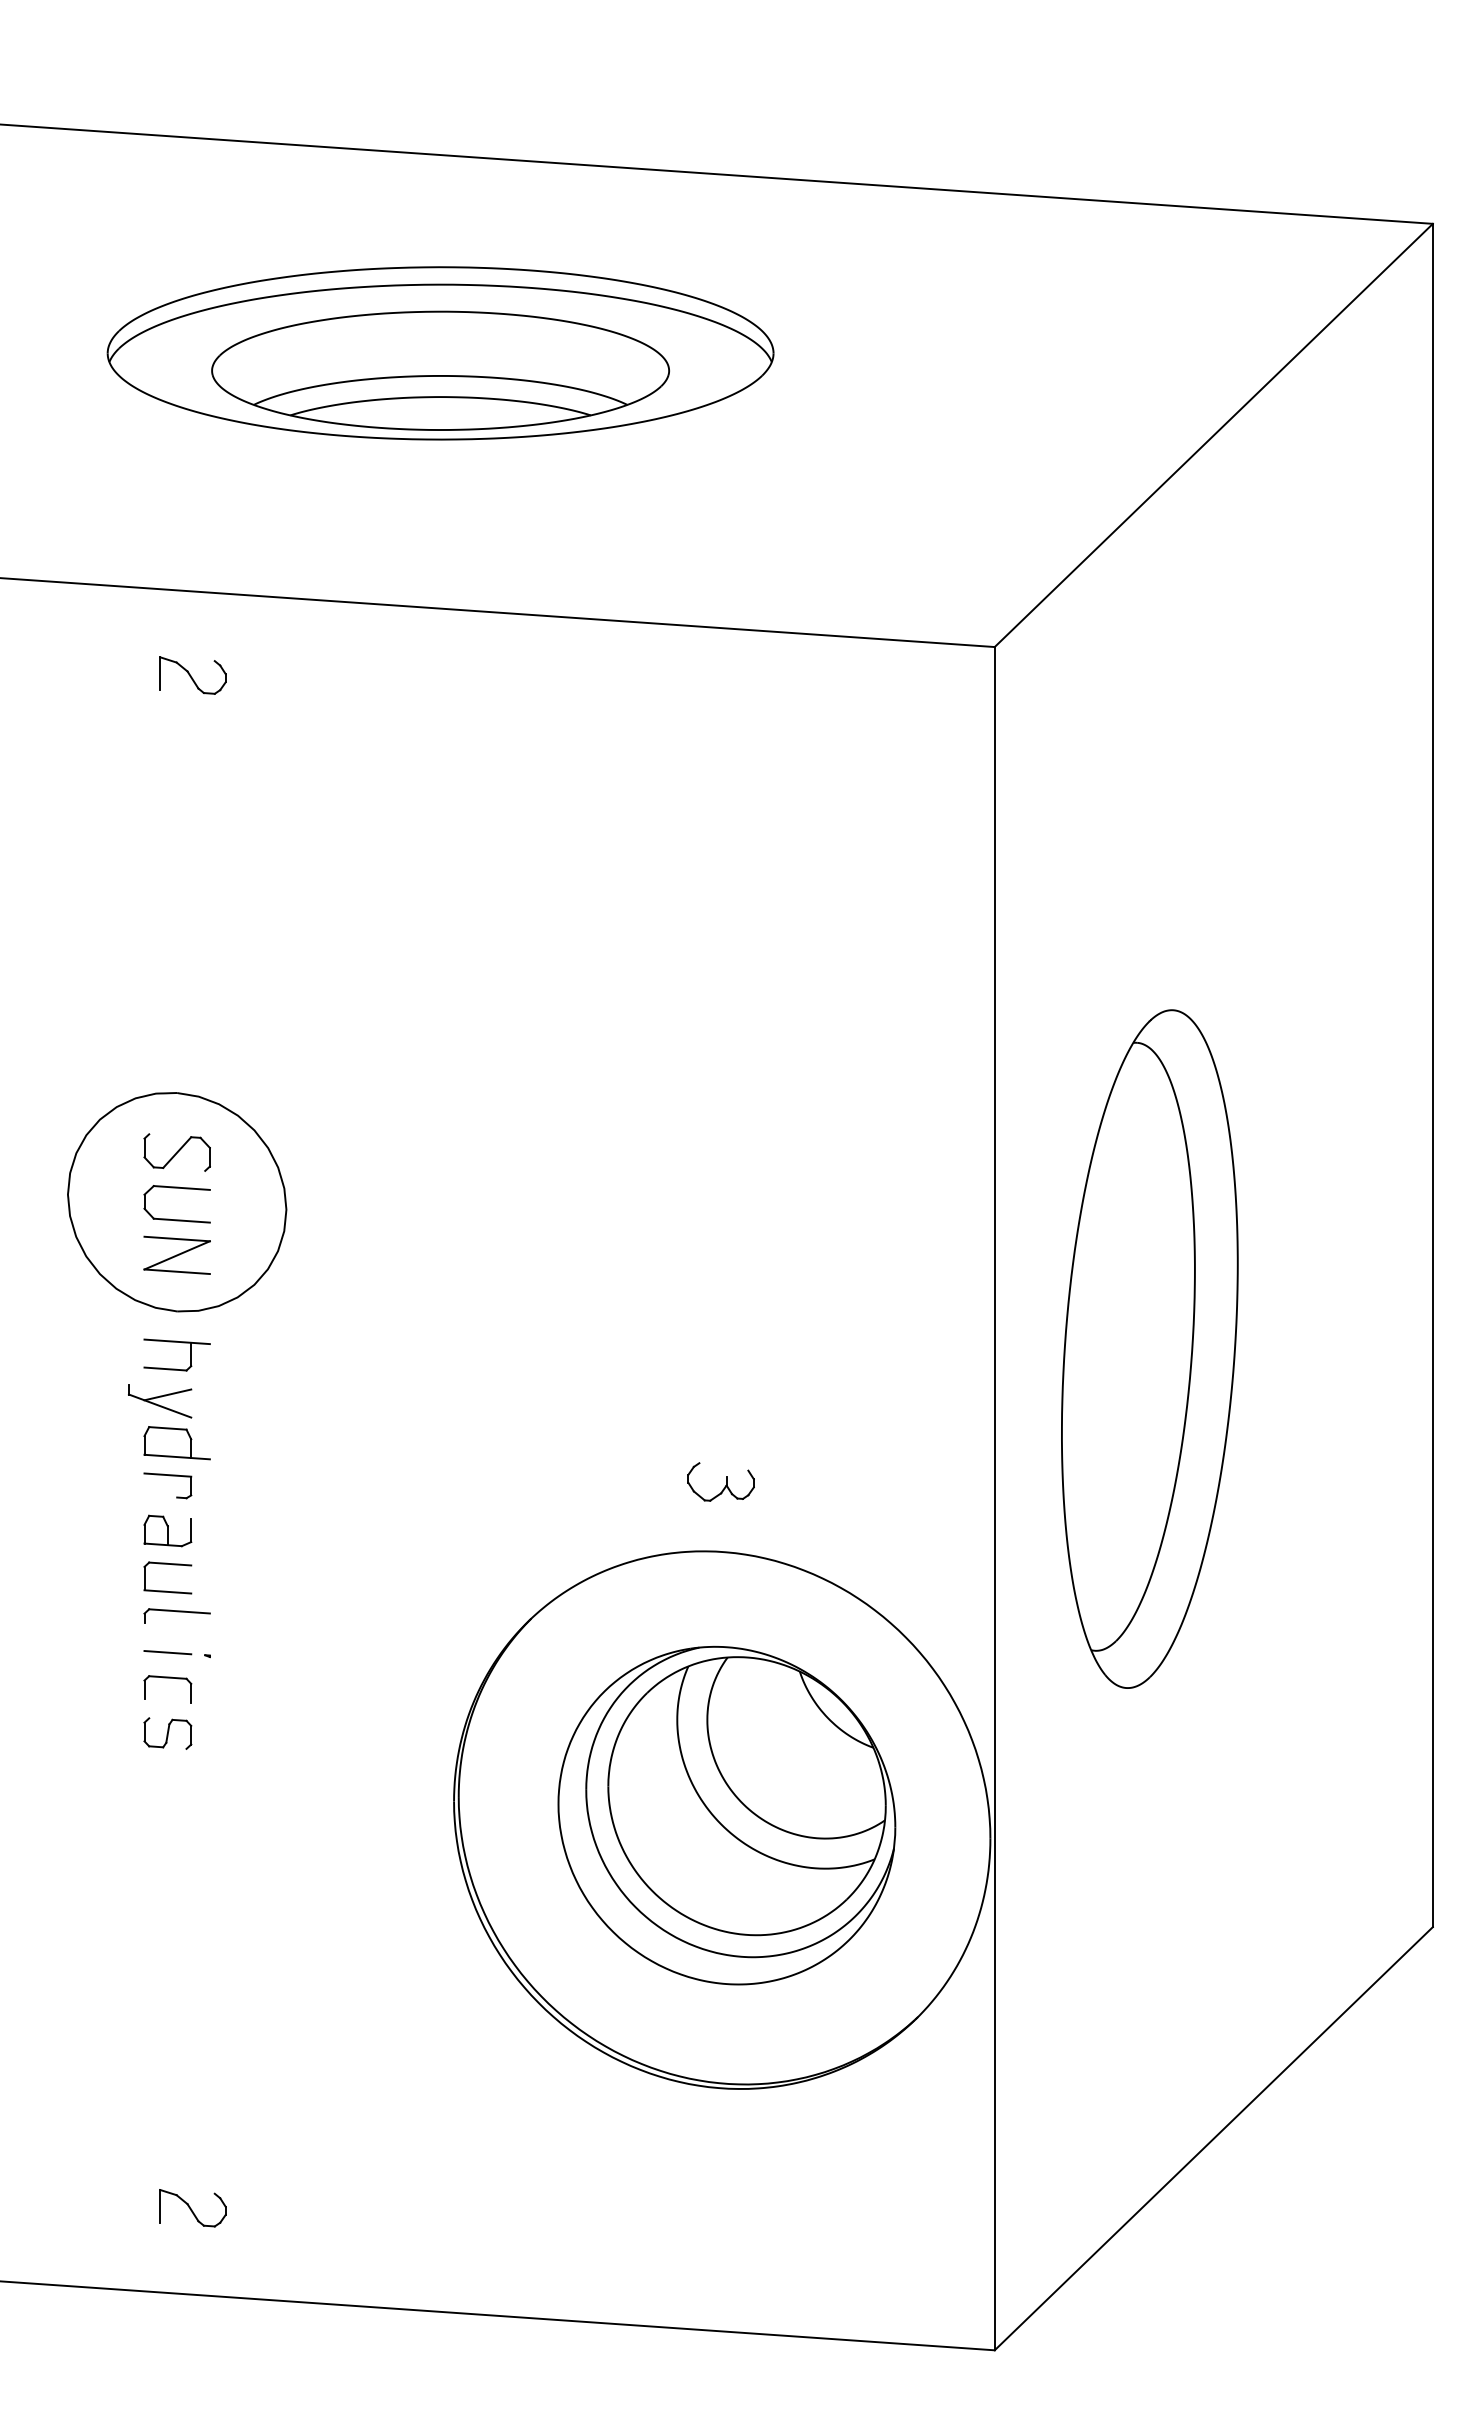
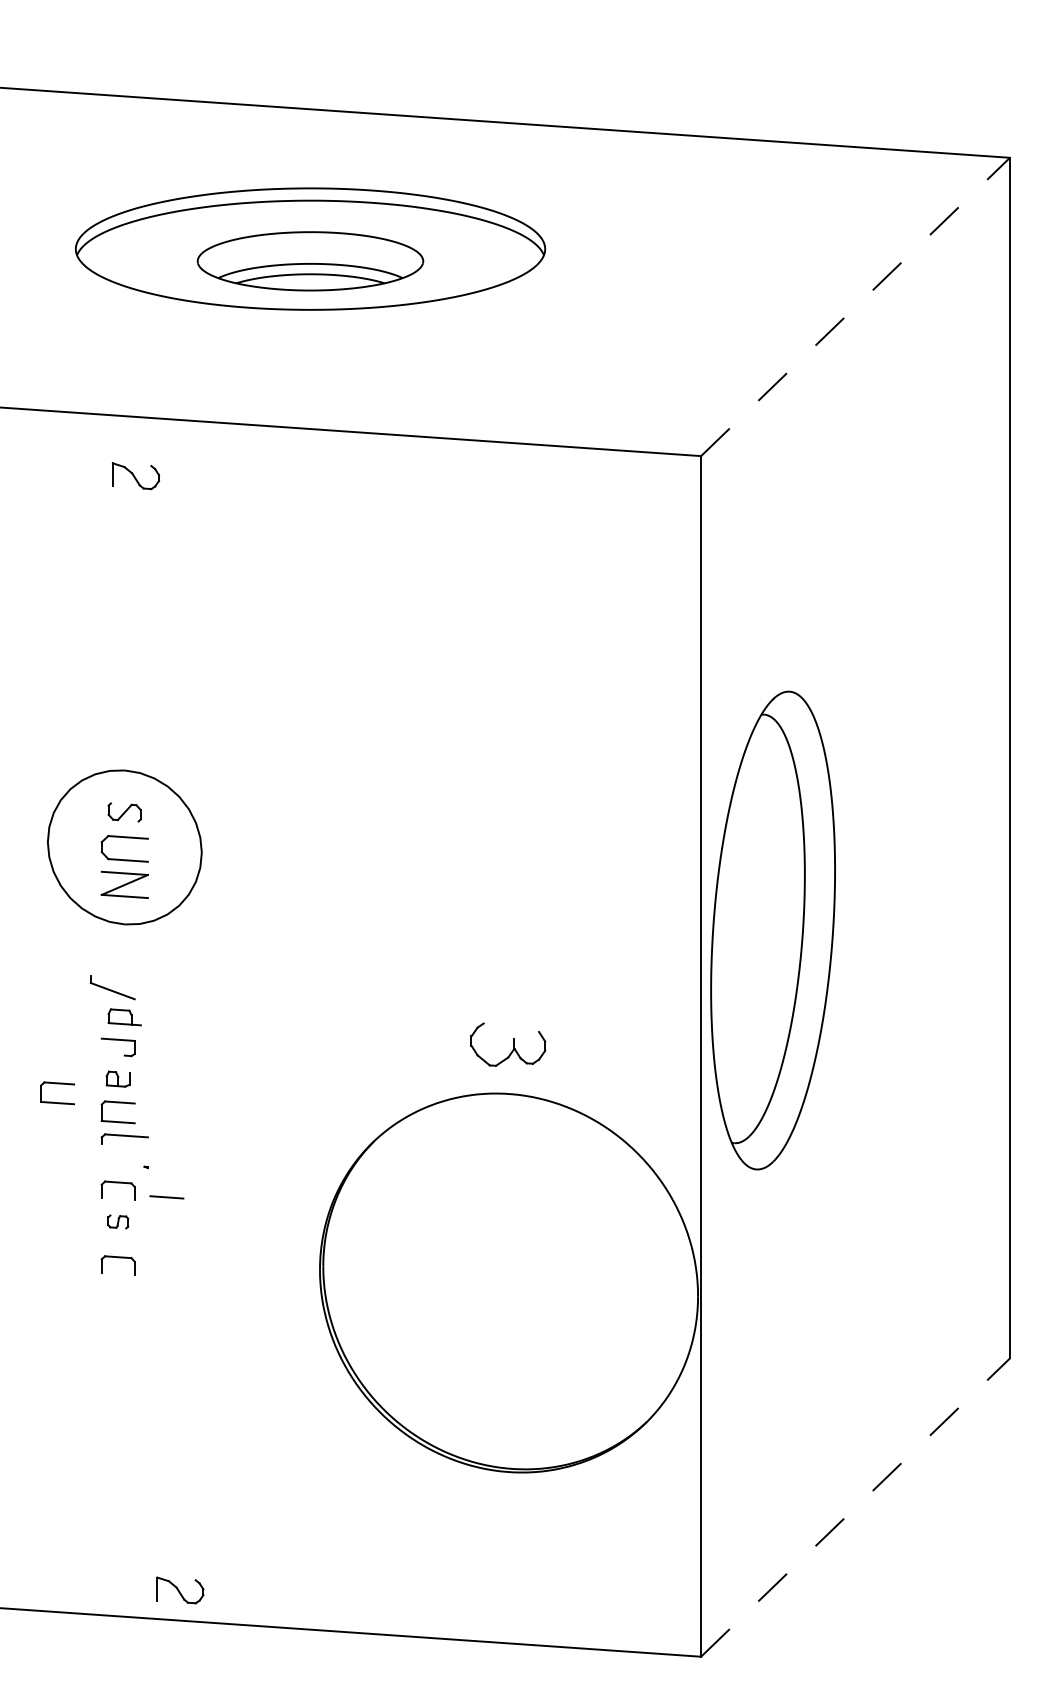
part: (440, 370) -> (310, 261), size x0.7
line: (1213, 435) -> (855, 306), solid -> dashed
part: (176, 1152) -> (124, 812), size x0.7
part: (176, 1342) -> (124, 946), removed
part: (1149, 1348) -> (772, 930), moved
line: (167, 1394) -> (118, 982), removed
part: (176, 1443) -> (124, 1017), size x0.7
part: (720, 1481) -> (507, 1044), size x1.6
part: (167, 1530) -> (118, 1078), size x0.7
part: (81, 1537) -> (57, 1083), added
line: (167, 1652) -> (166, 1197), moved
part: (167, 1733) -> (118, 1221), size x0.6
part: (167, 1784) -> (118, 1257), added
part: (726, 1815) -> (512, 1279), removed
line: (1213, 2138) -> (855, 1507), solid -> dashed
part: (192, 2208) -> (180, 1590), moved

